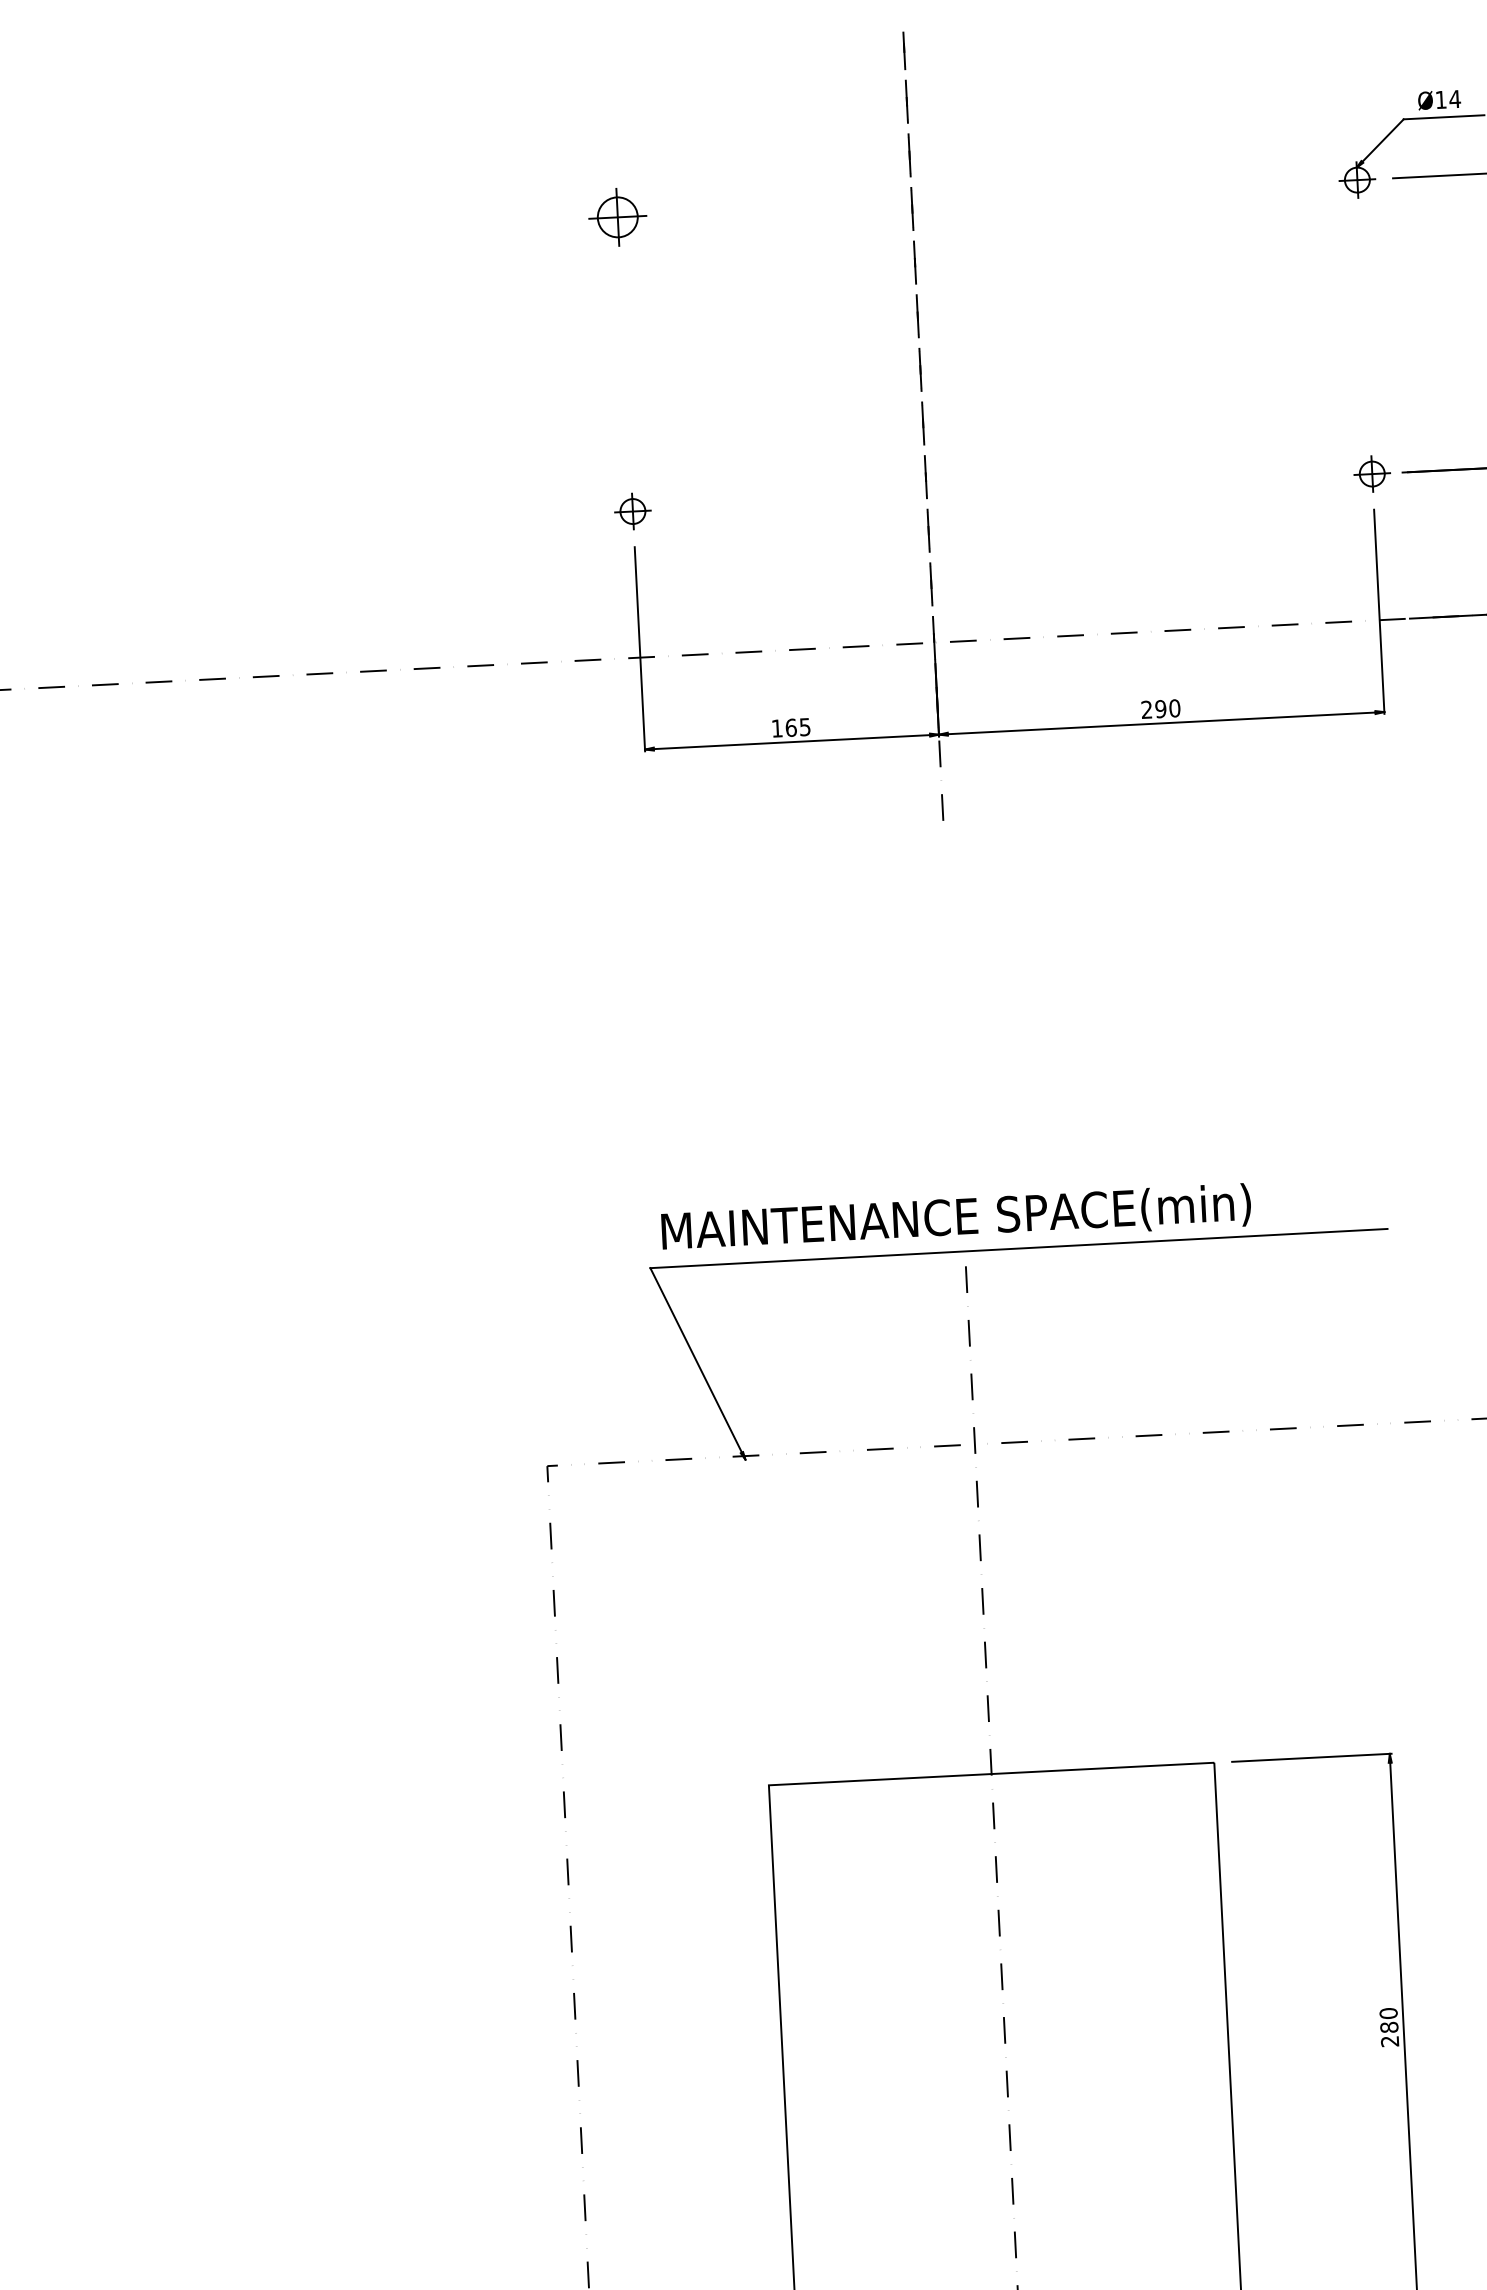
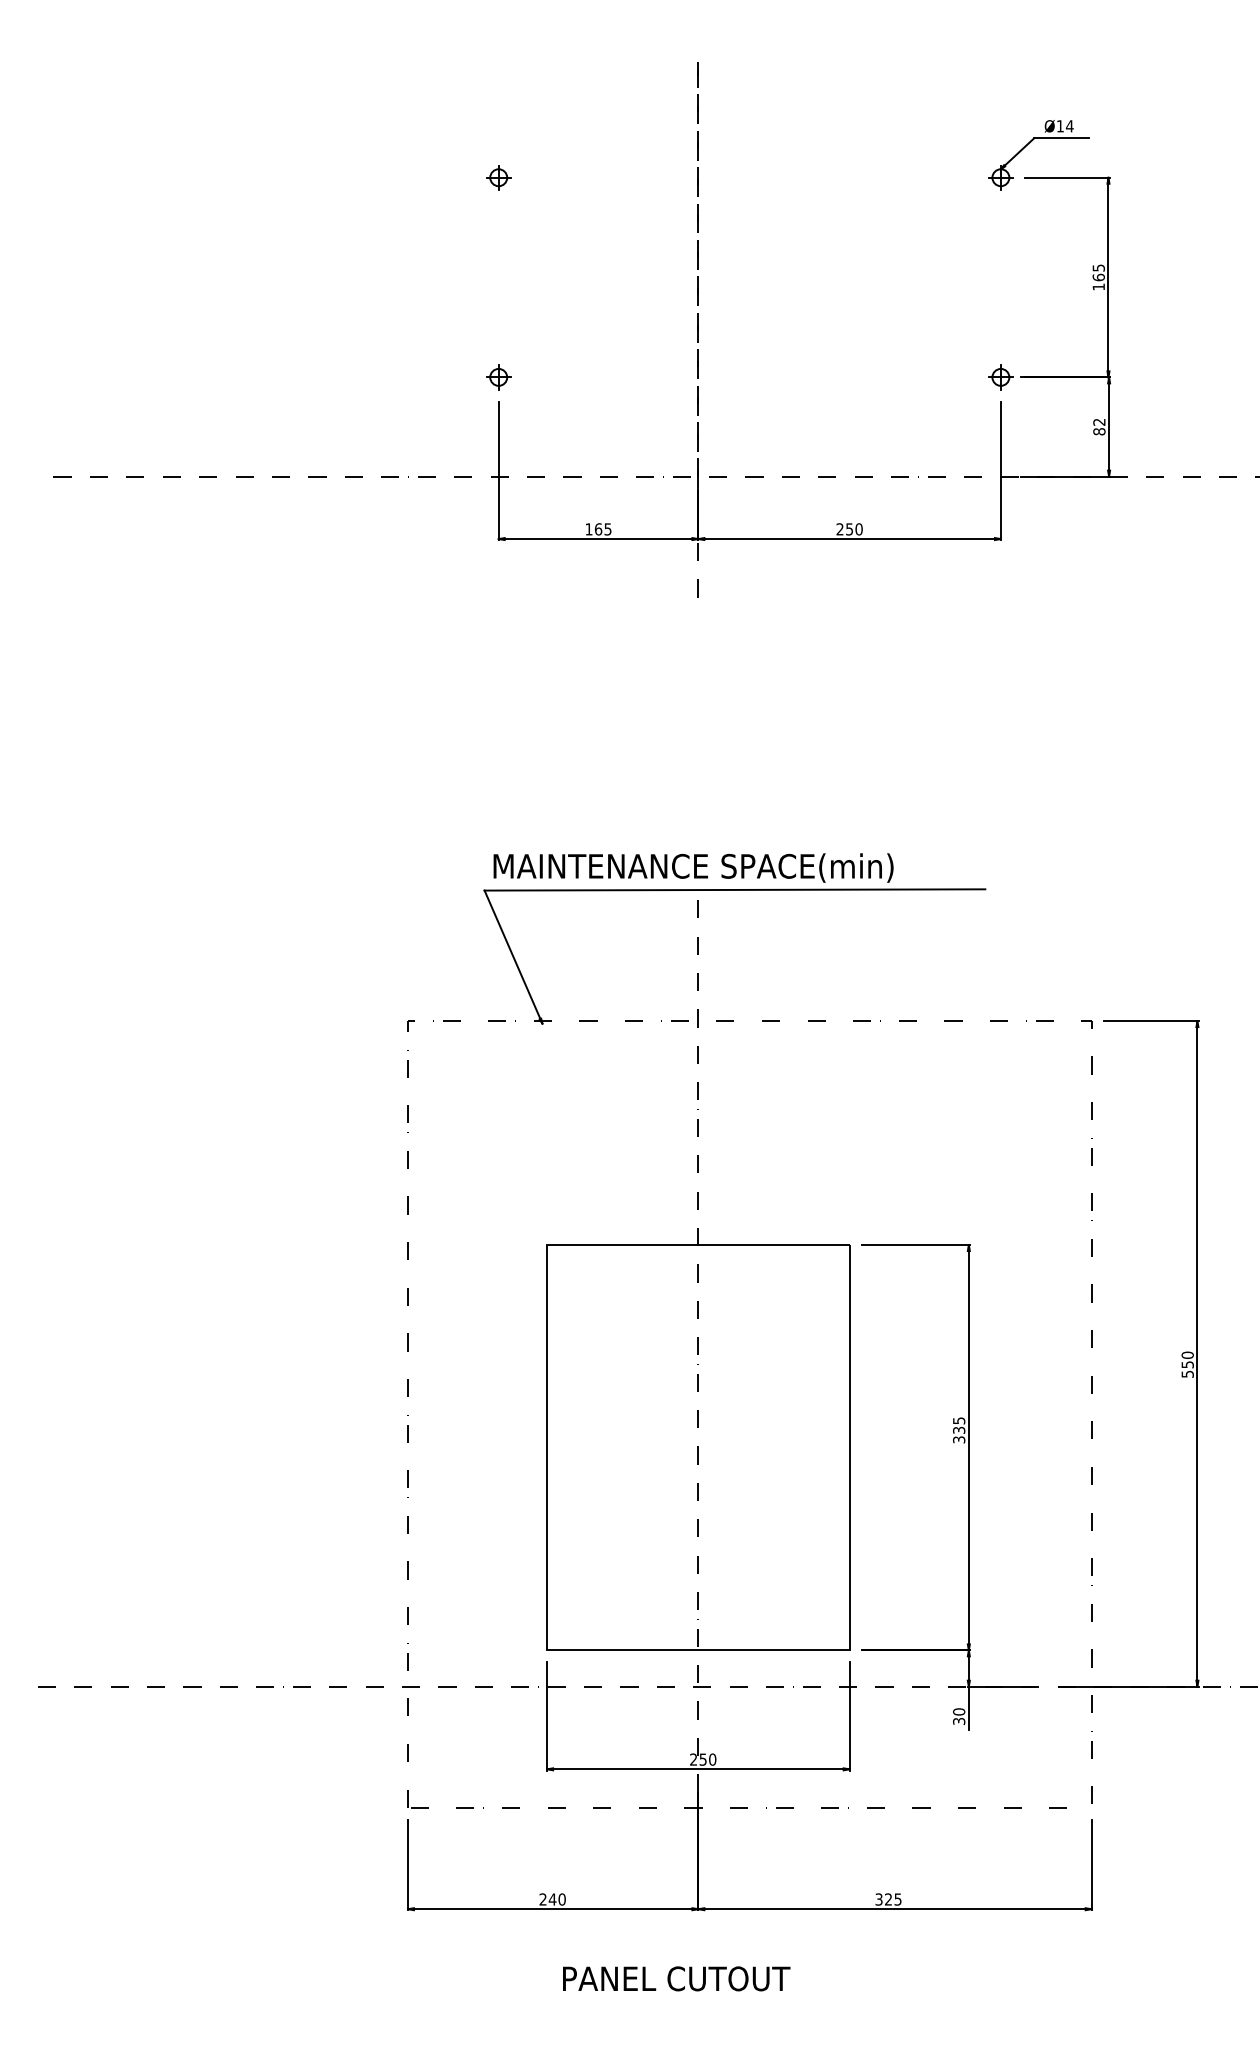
part: (617, 217) -> (498, 177), size x0.62
text: (1160, 709) -> (849, 529), 290 -> 250
text: (1389, 2027) -> (959, 1430), 280 -> 335

